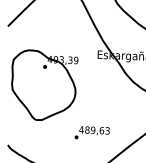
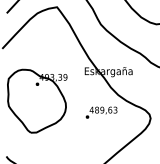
text: (92, 132) -> (101, 112), moved

